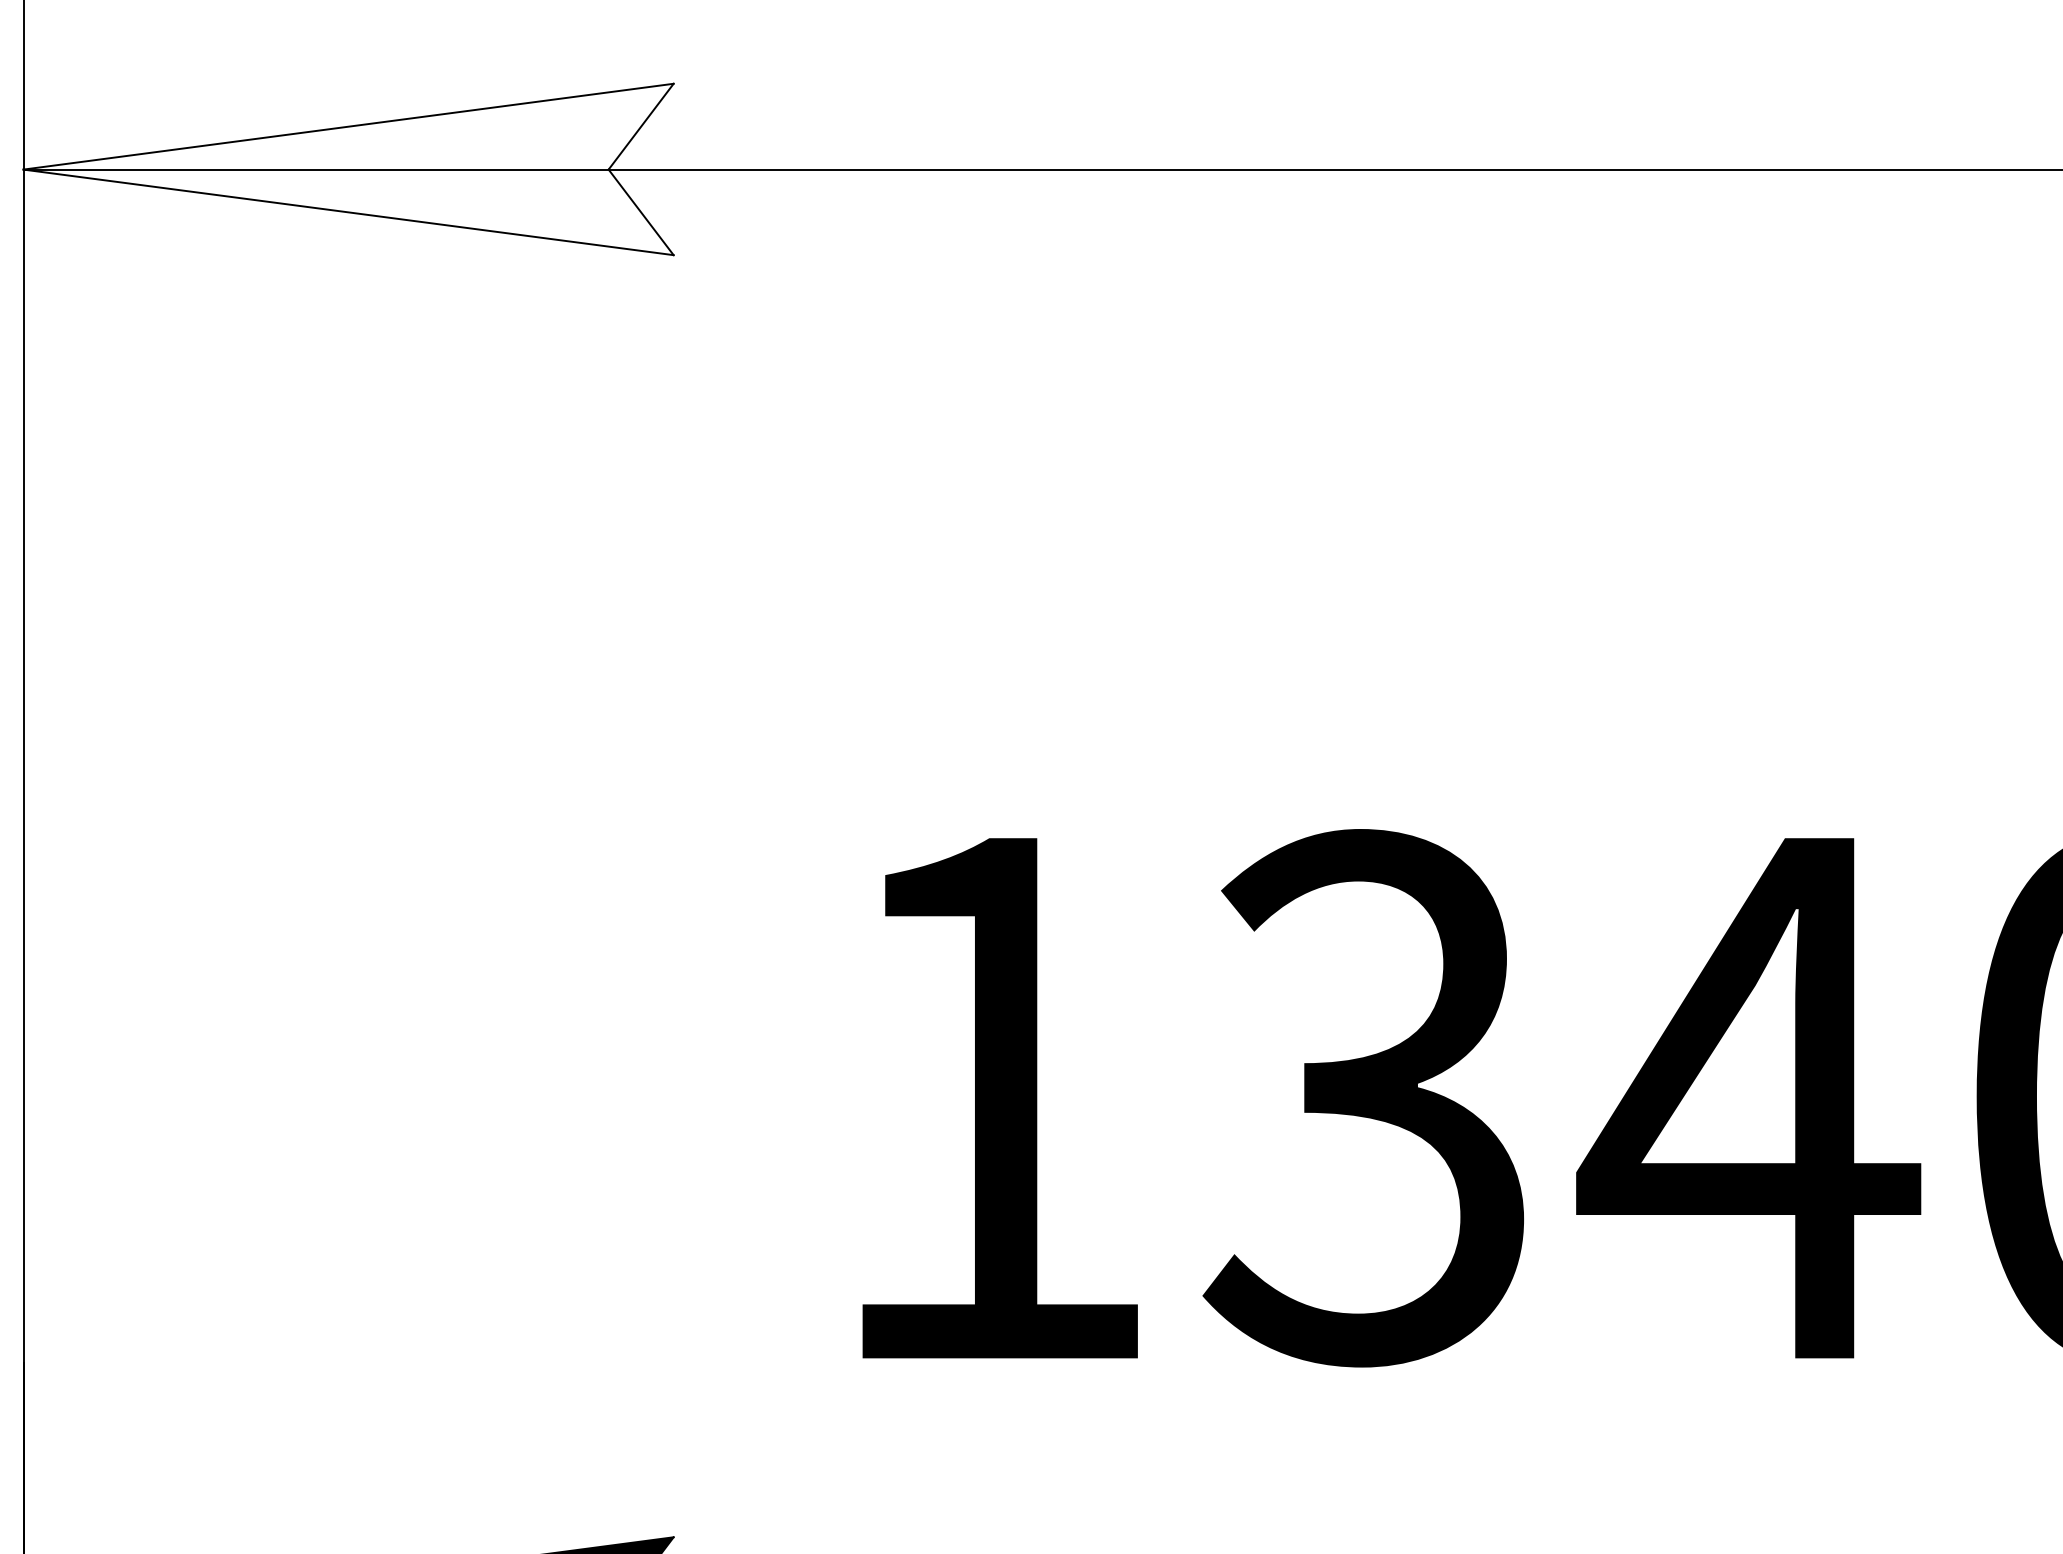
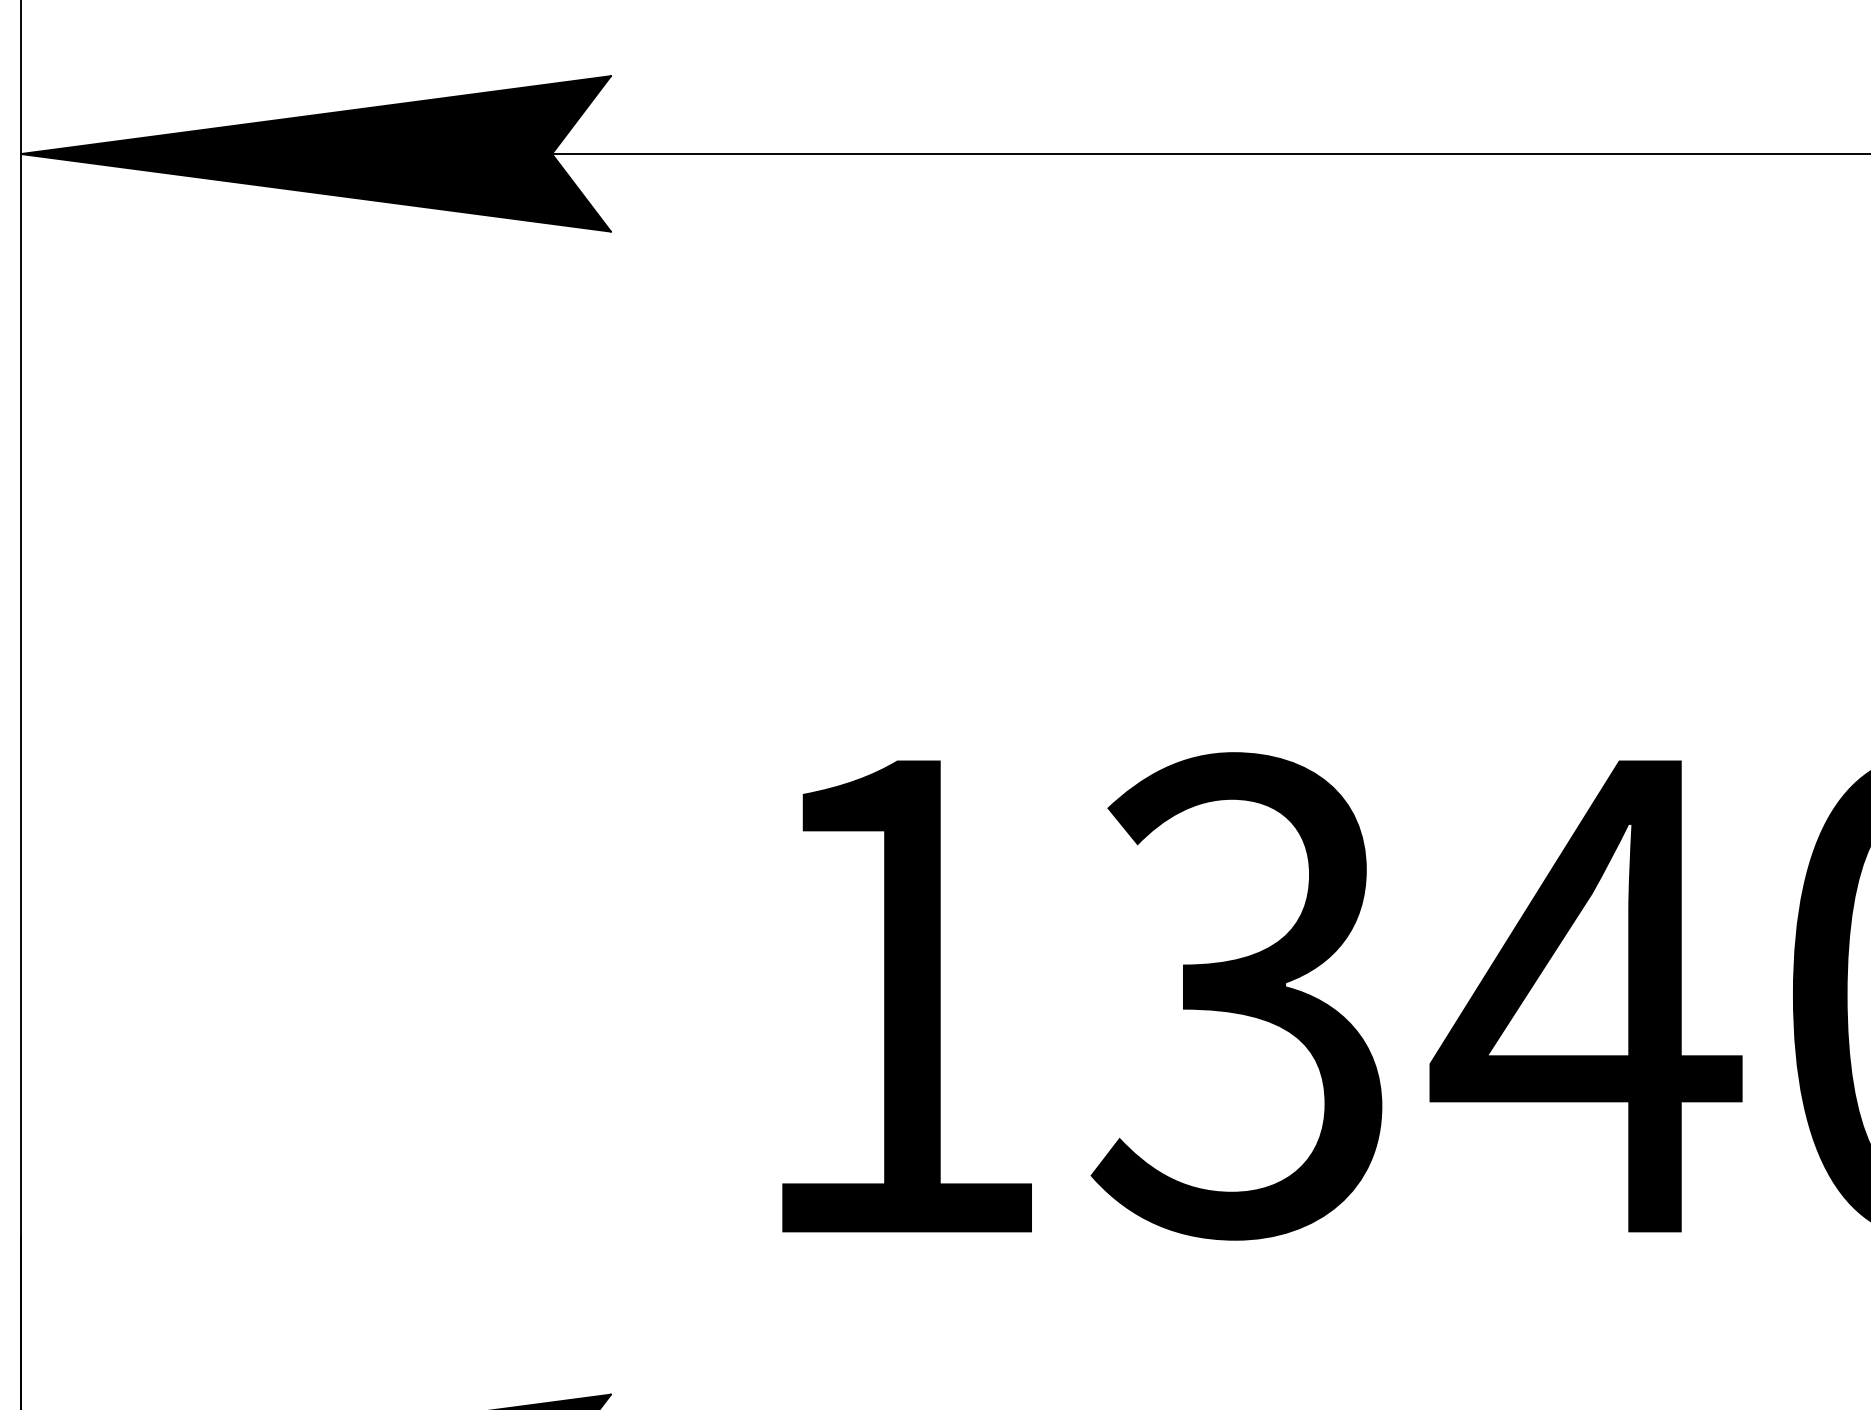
fill: (348, 169) -> (315, 153), added

